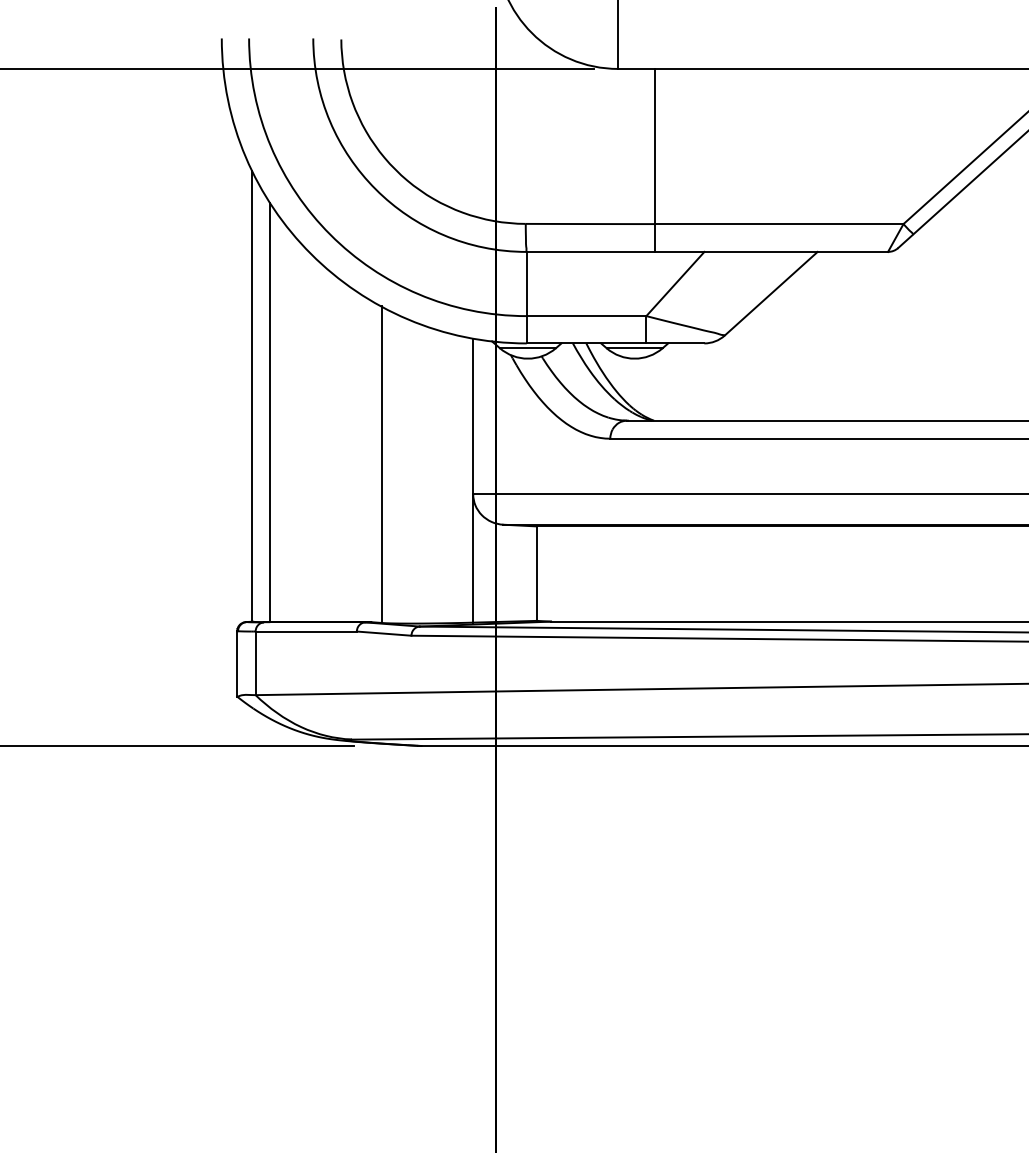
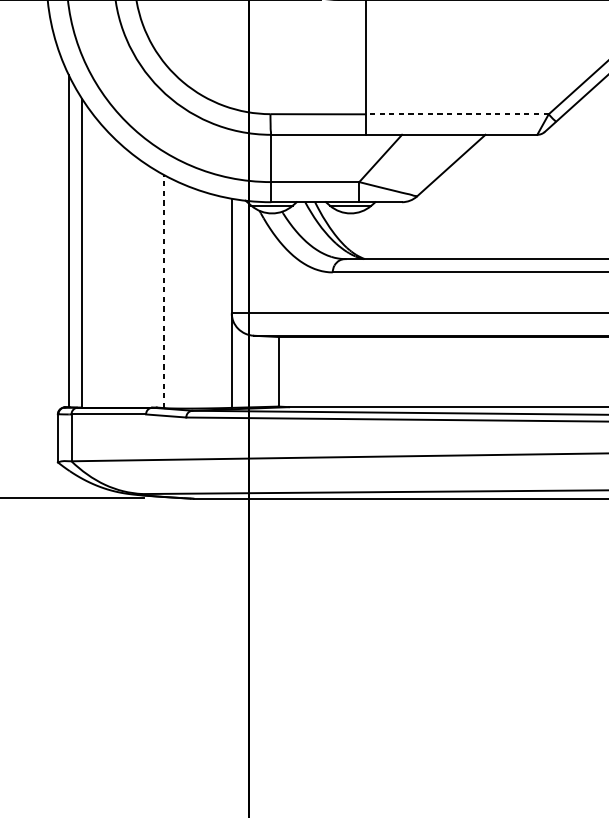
line: (778, 224) -> (456, 114), solid -> dashed
line: (381, 464) -> (164, 291), solid -> dashed

